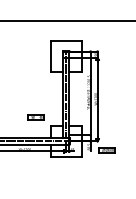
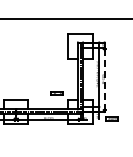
line: (97, 100) -> (104, 80), solid -> dashed

